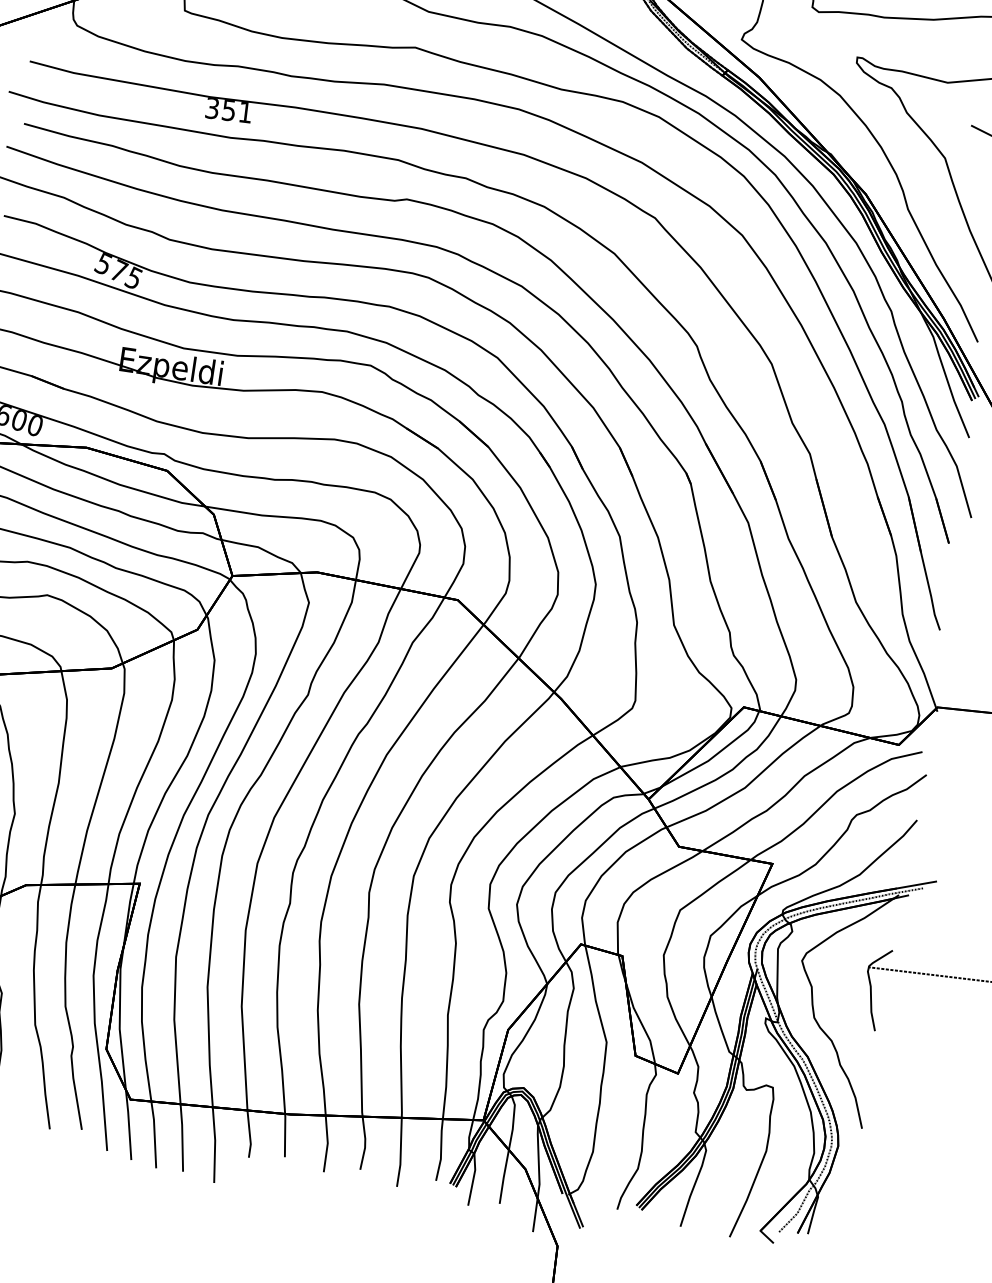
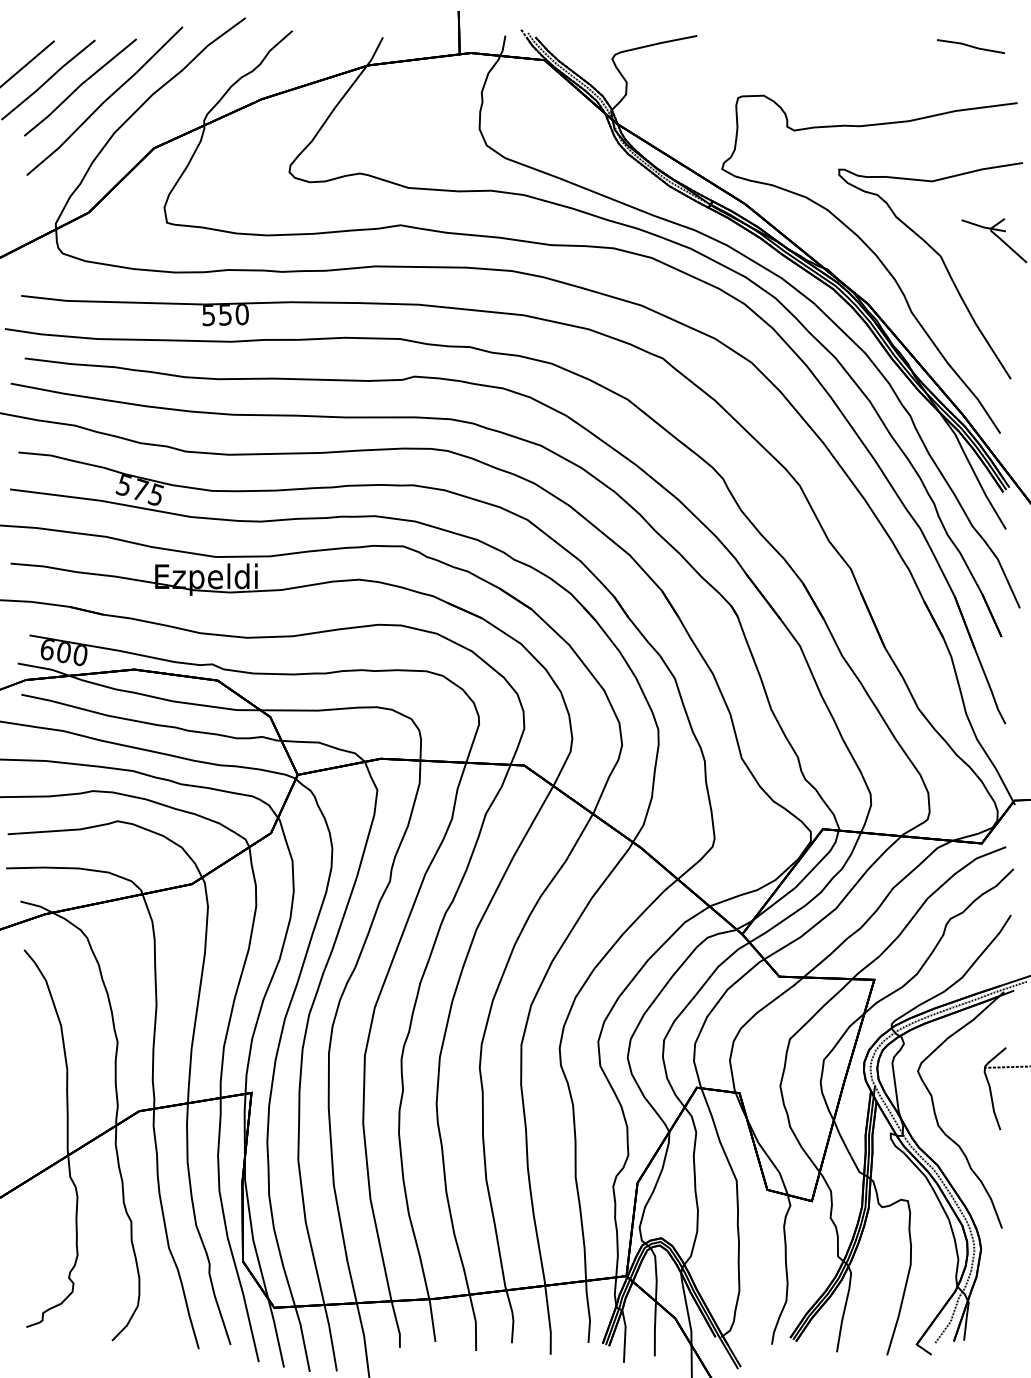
text: (229, 109) -> (225, 314), 351 -> 550

